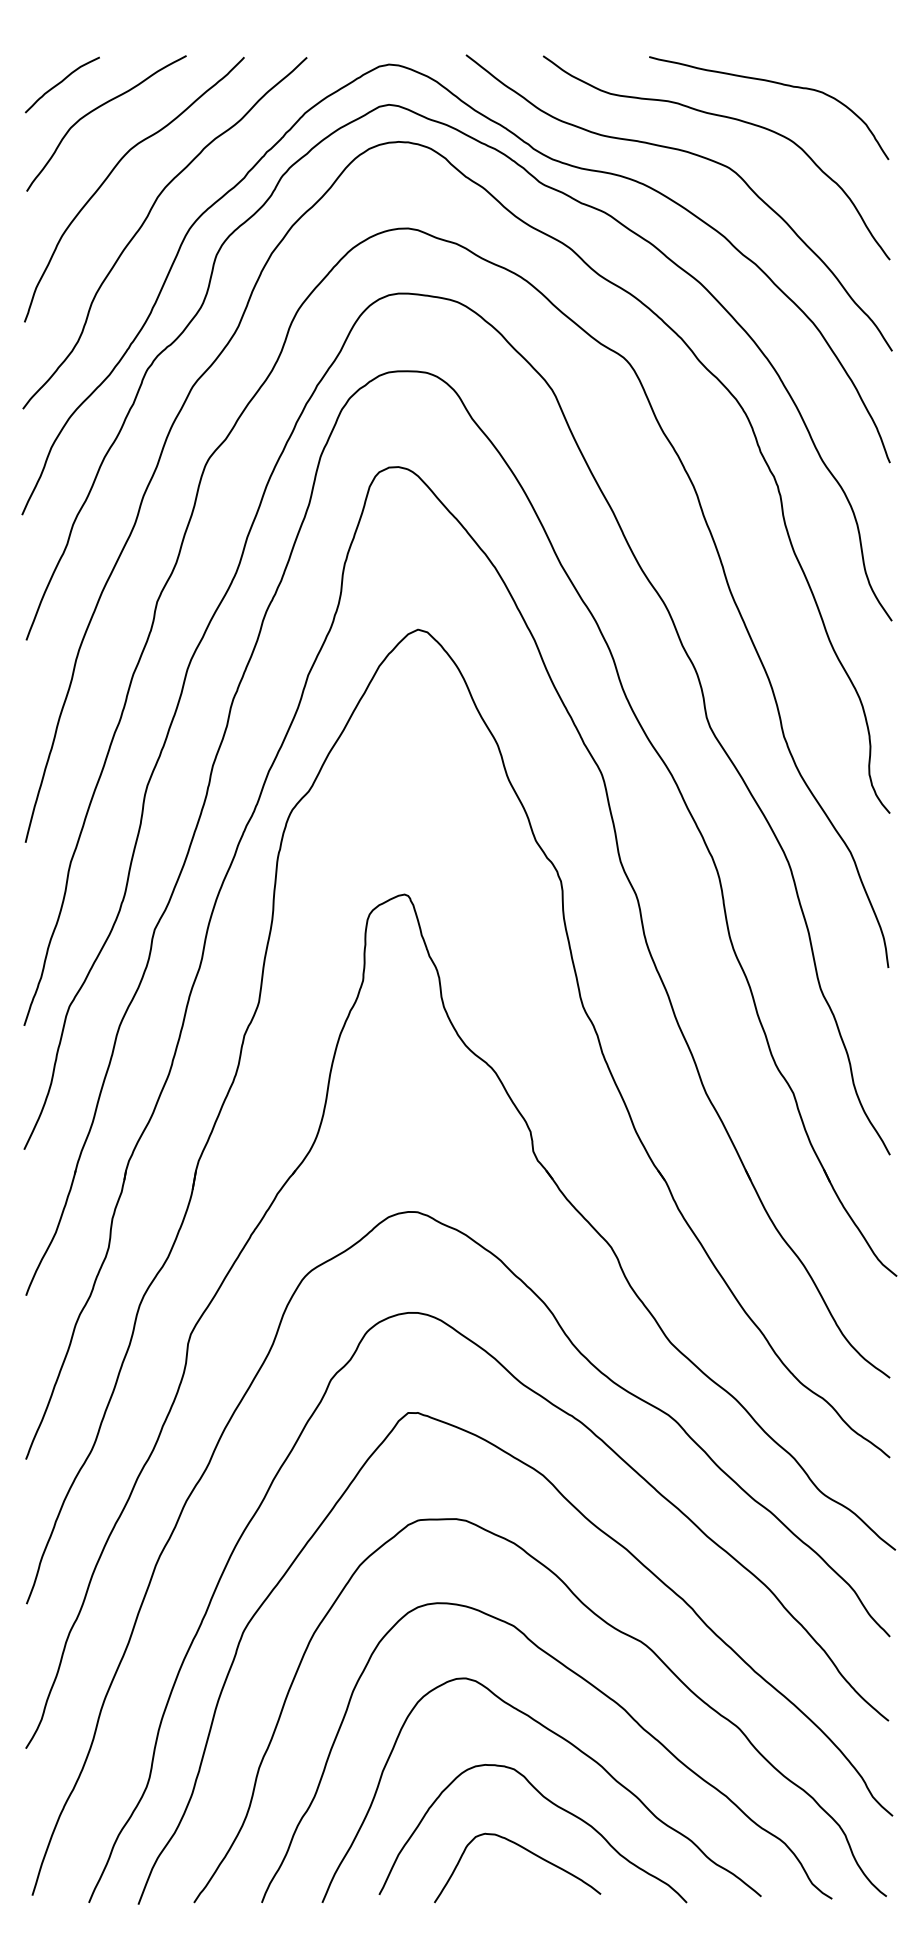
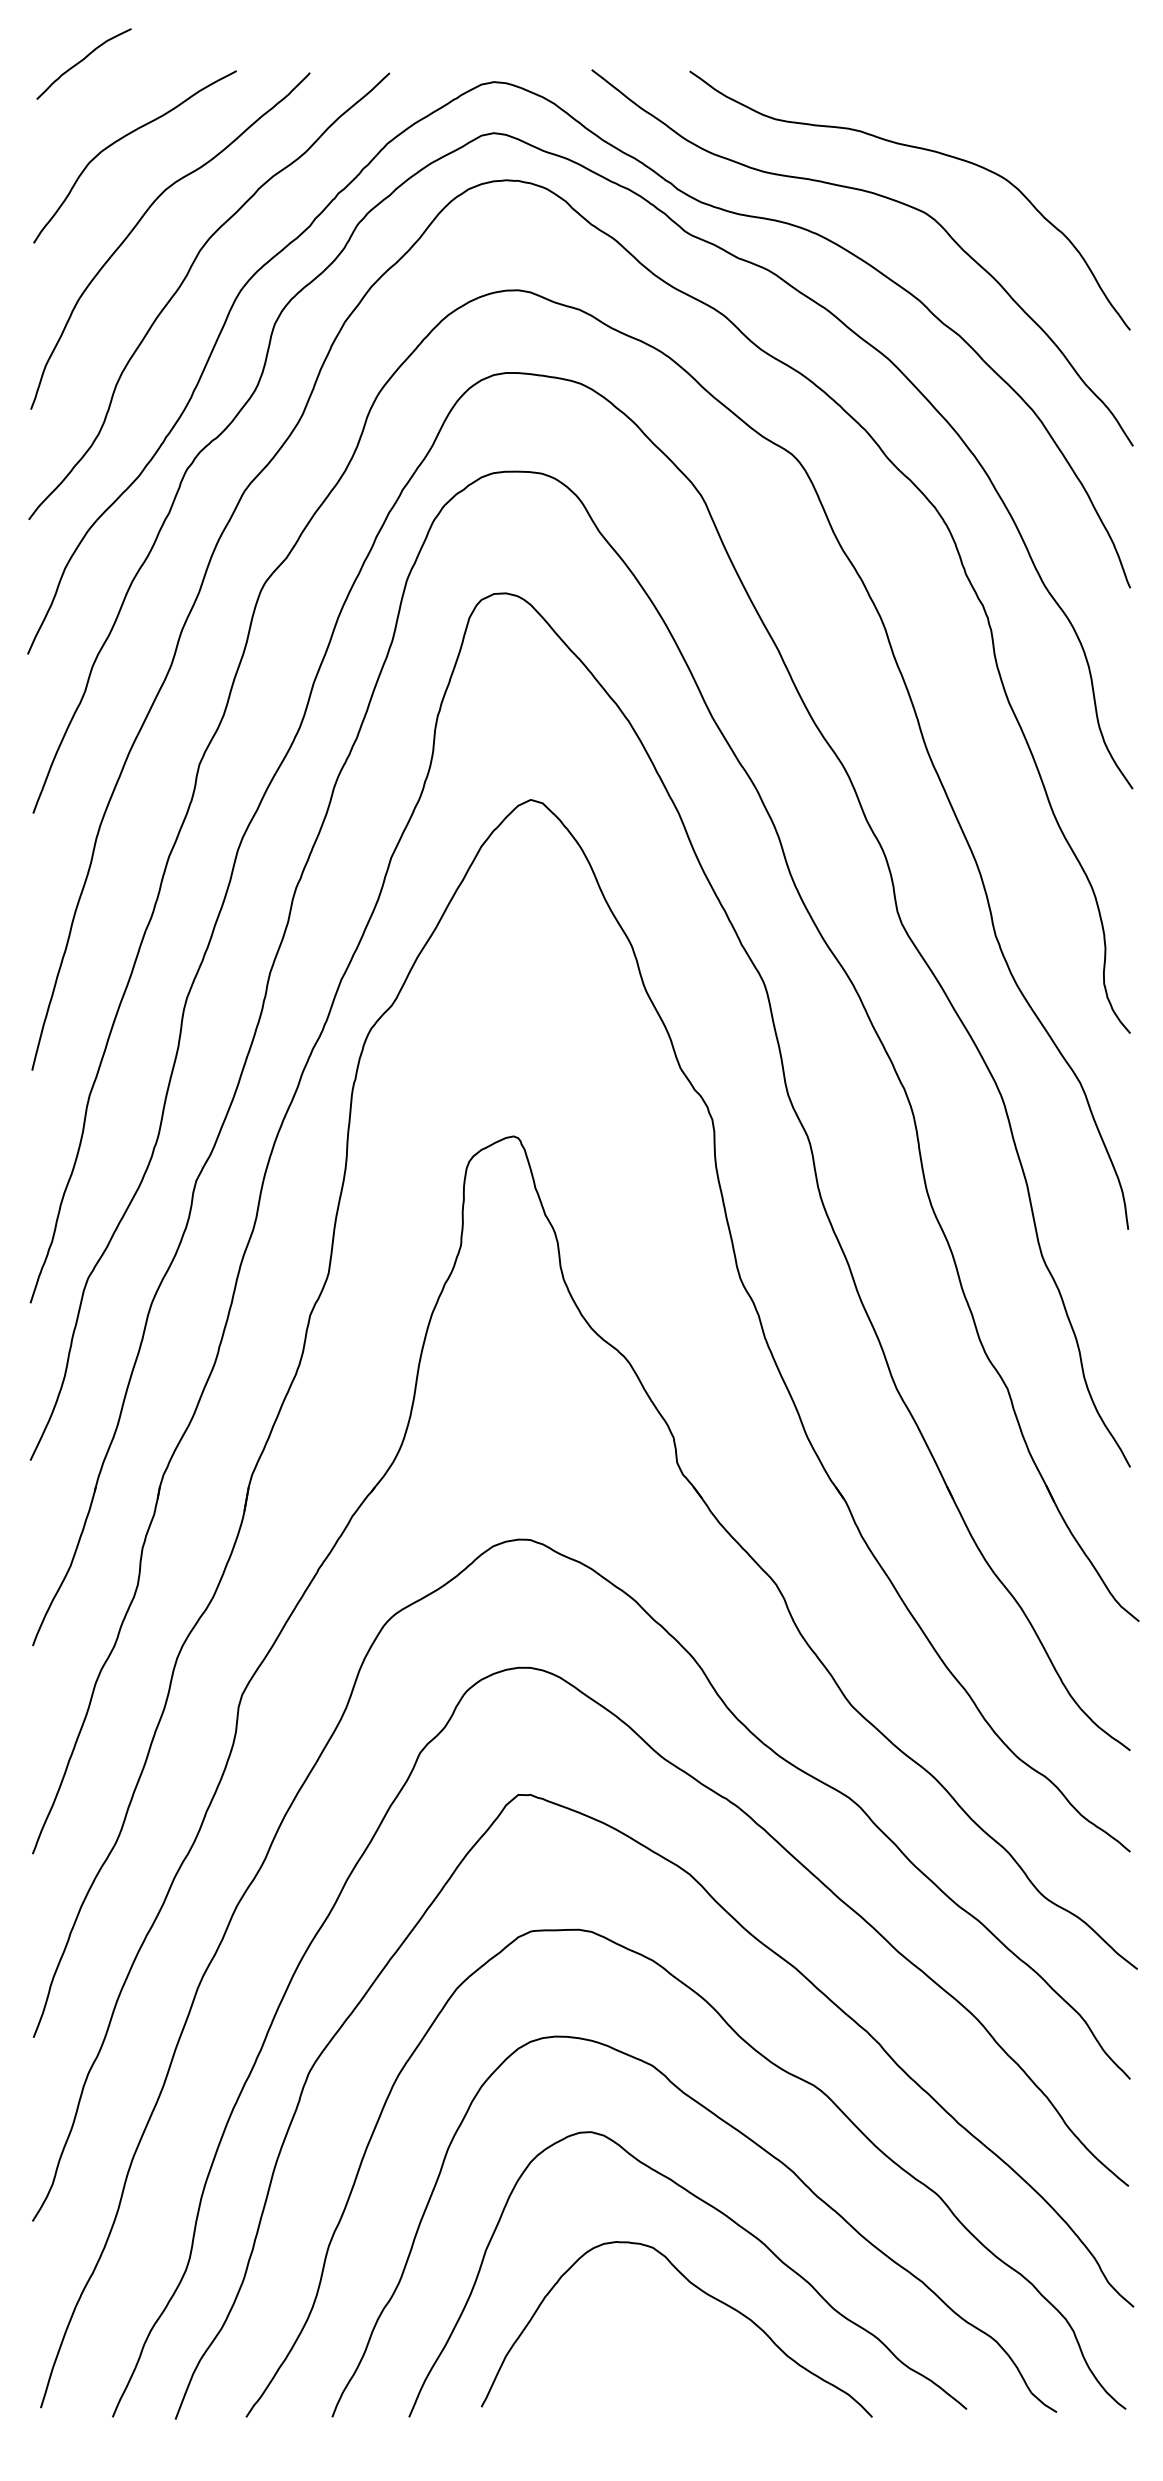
curve: (61, 83) -> (82, 61), moved
curve: (772, 83) -> (981, 105), removed
curve: (525, 1850) -> (667, 2350), removed

